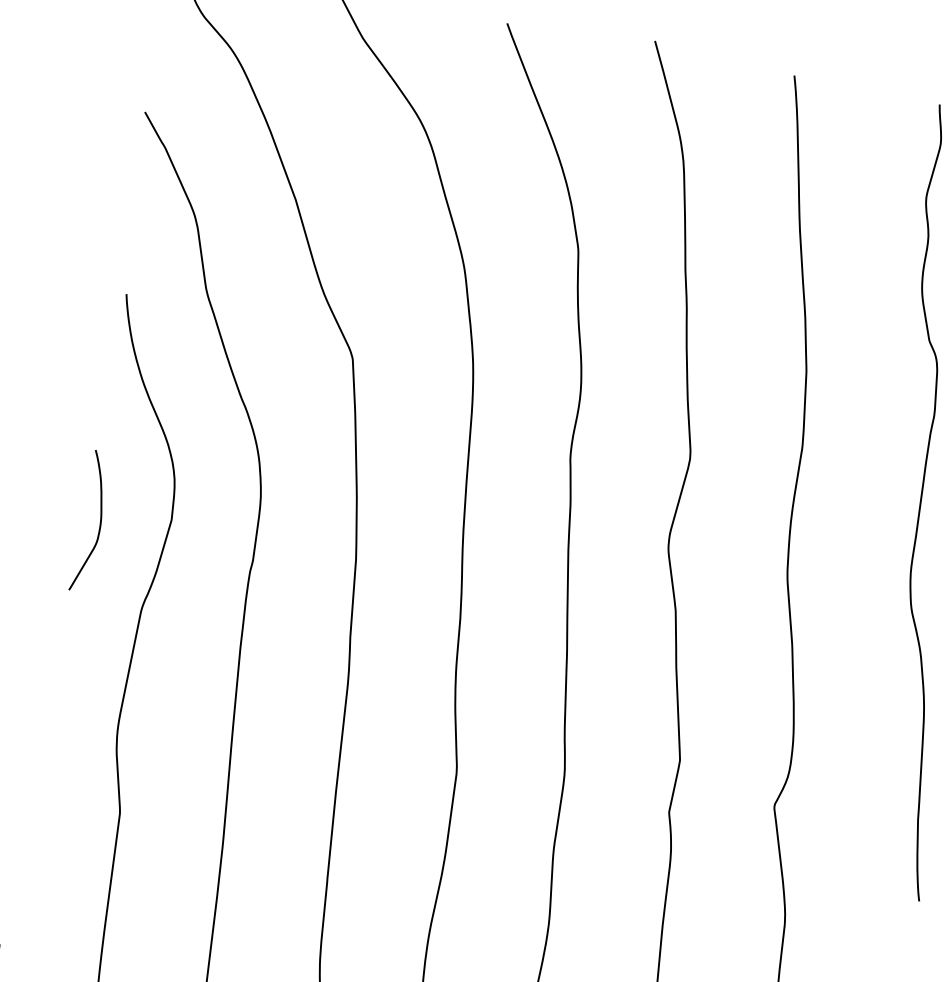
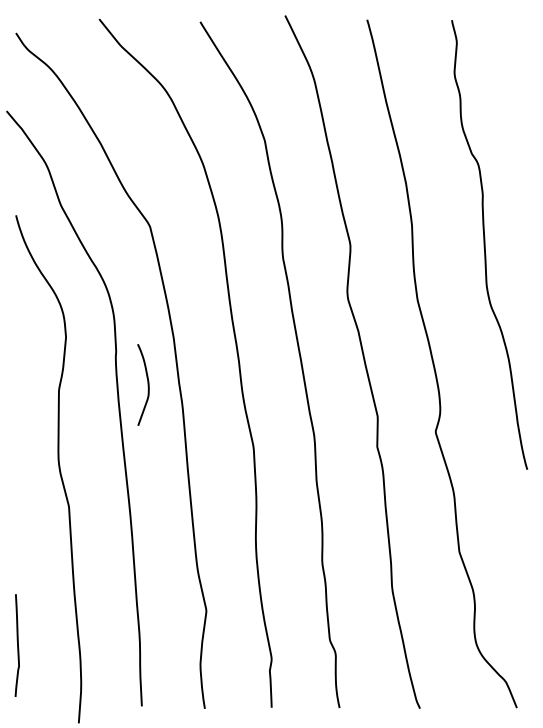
curve: (98, 522) -> (147, 384), moved

